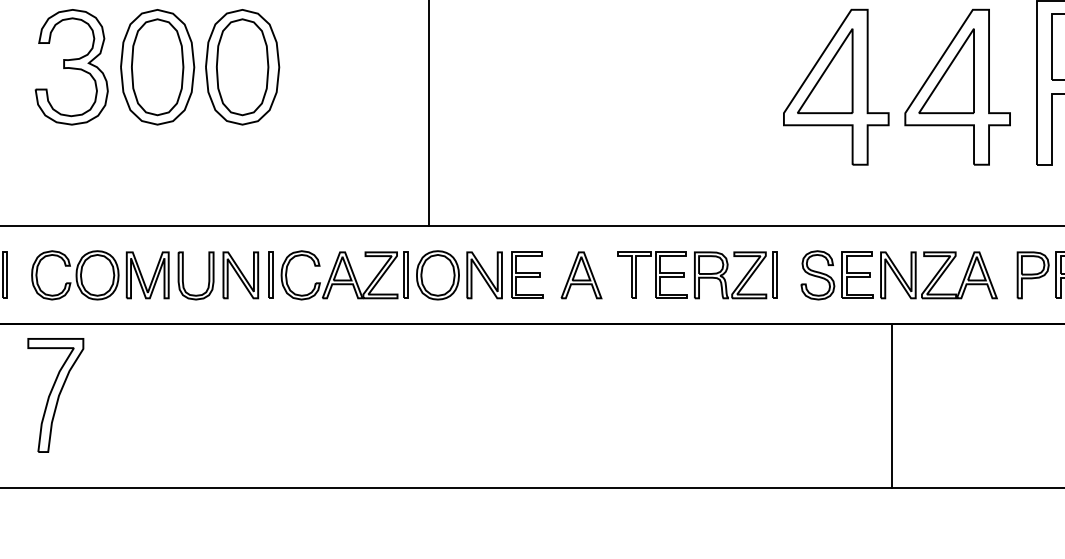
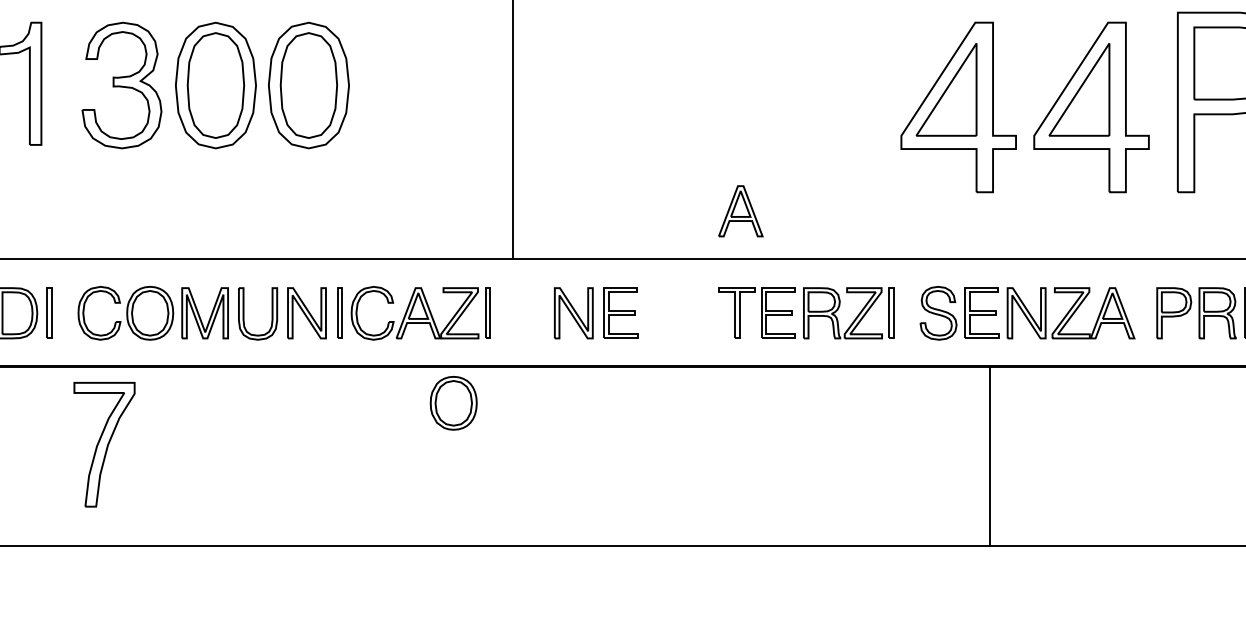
part: (437, 275) -> (453, 403), moved
part: (581, 275) -> (740, 211), moved
line: (891, 406) -> (989, 456), moved

